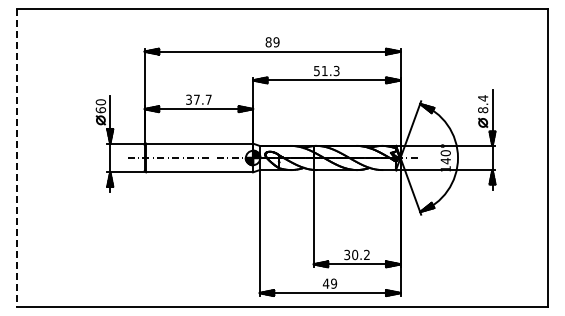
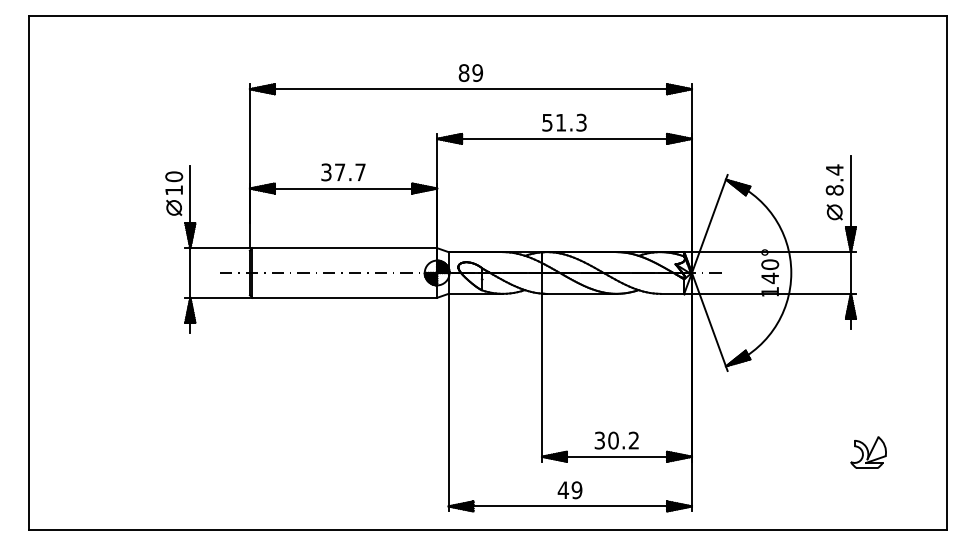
text: (100, 110) -> (173, 190), 60 -> 10
line: (16, 158) -> (28, 273), dashed -> solid
part: (502, 261) -> (868, 451), added

